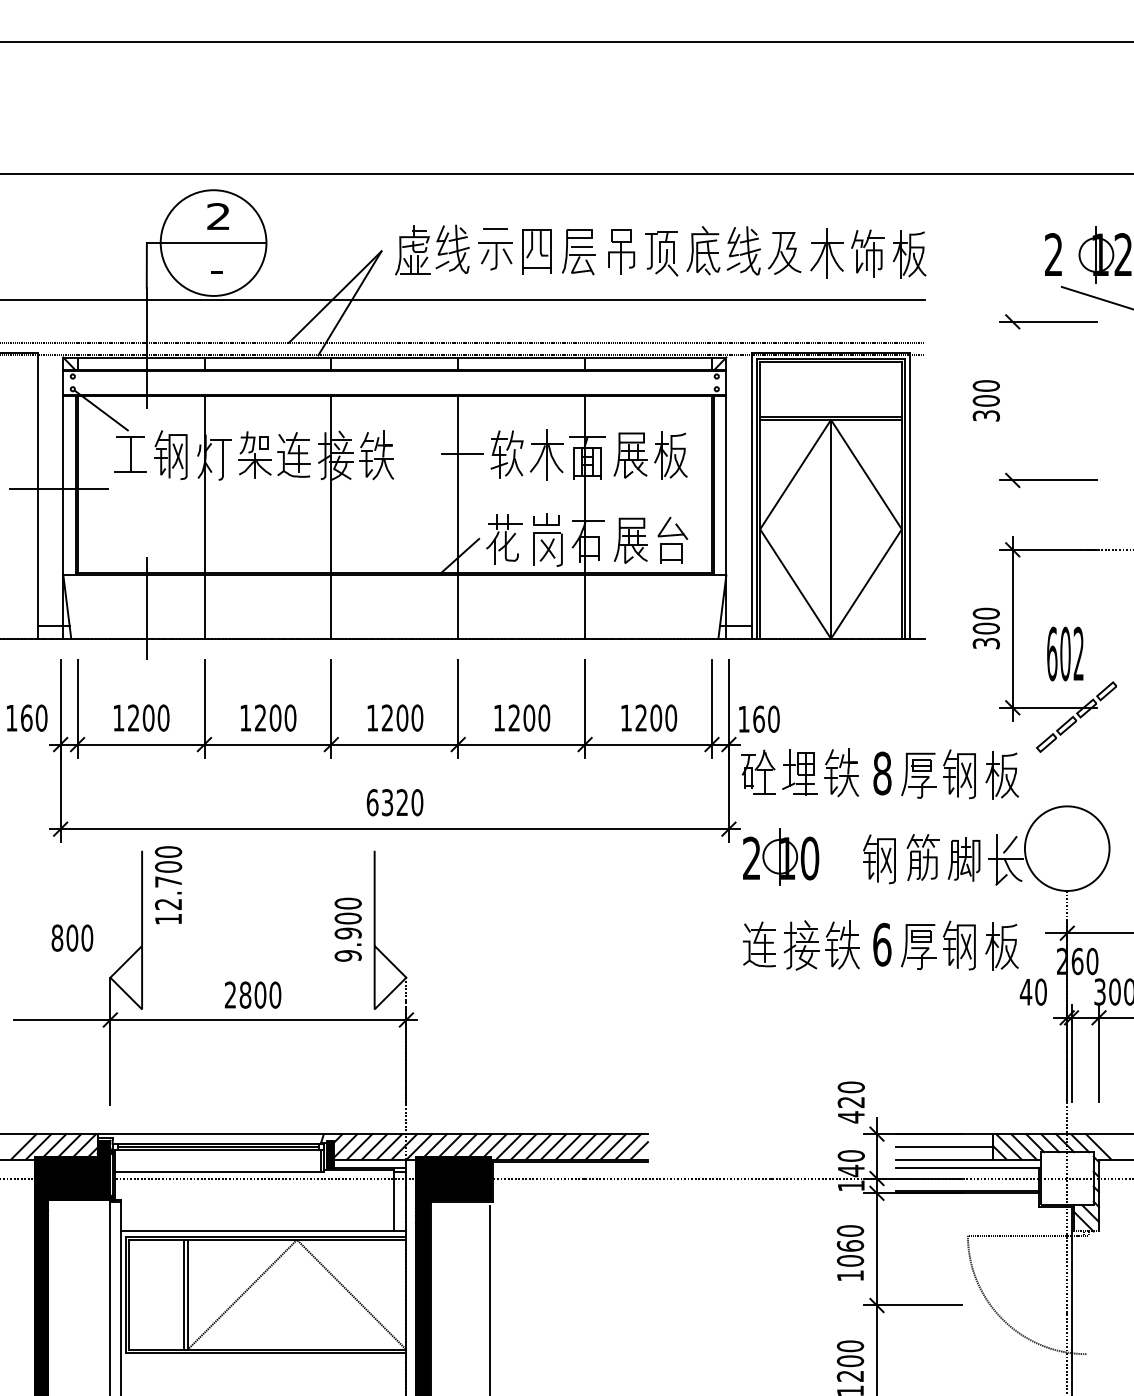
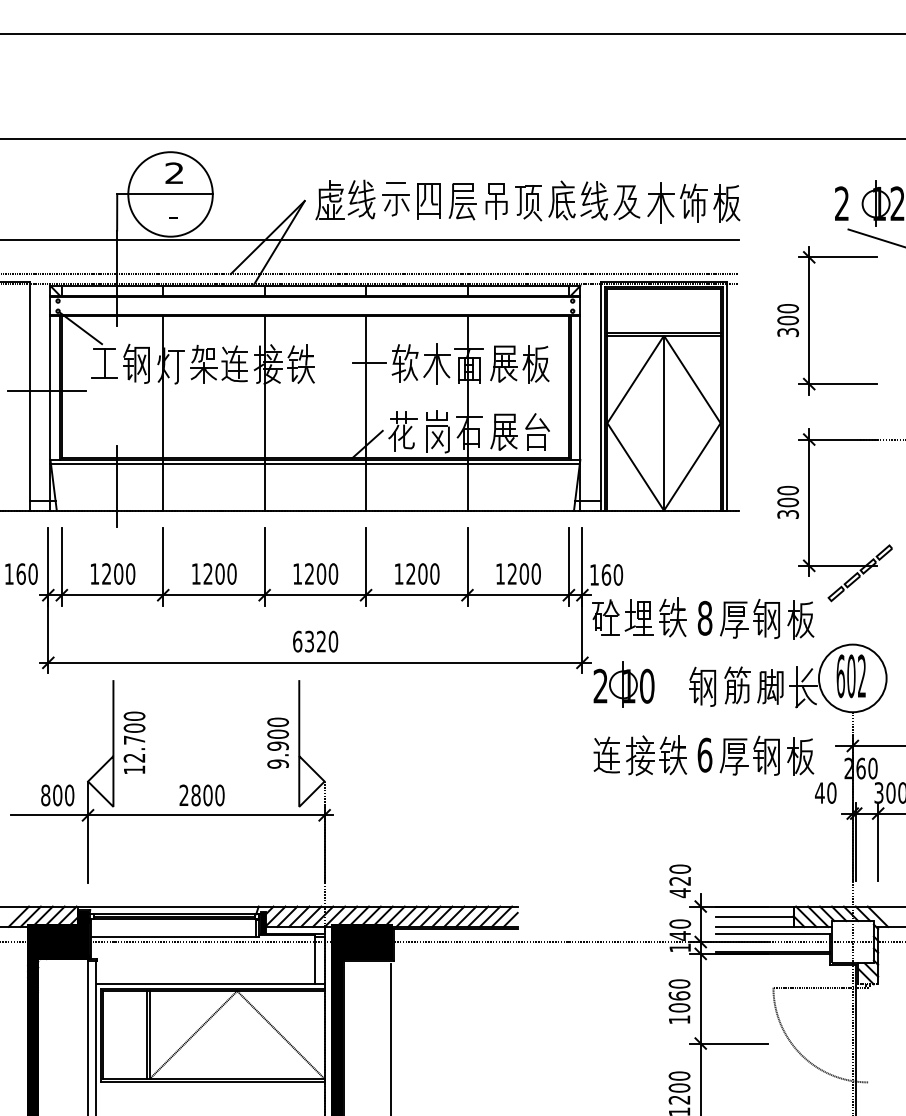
line: (1012, 400) -> (809, 320), added
line: (394, 580) -> (315, 464), added
text: (1065, 653) -> (851, 675), moved
text: (168, 885) -> (134, 743), moved
text: (72, 937) -> (57, 794), moved

